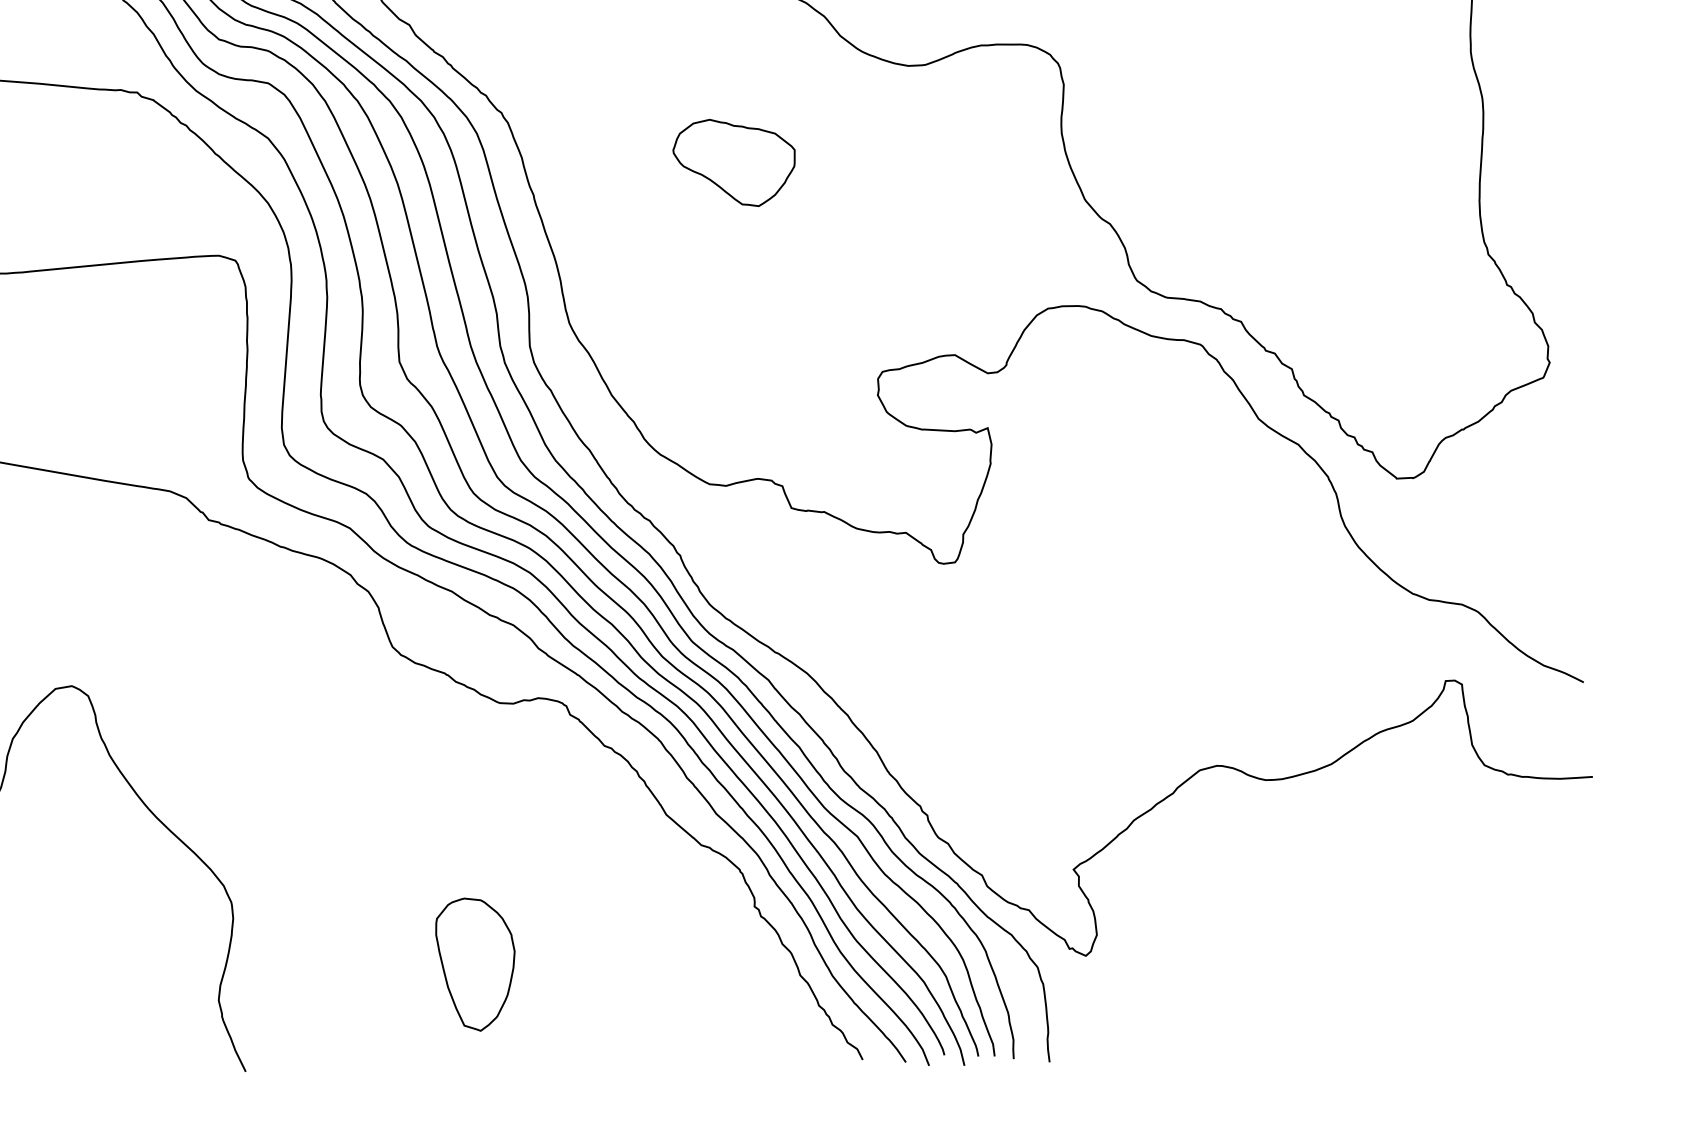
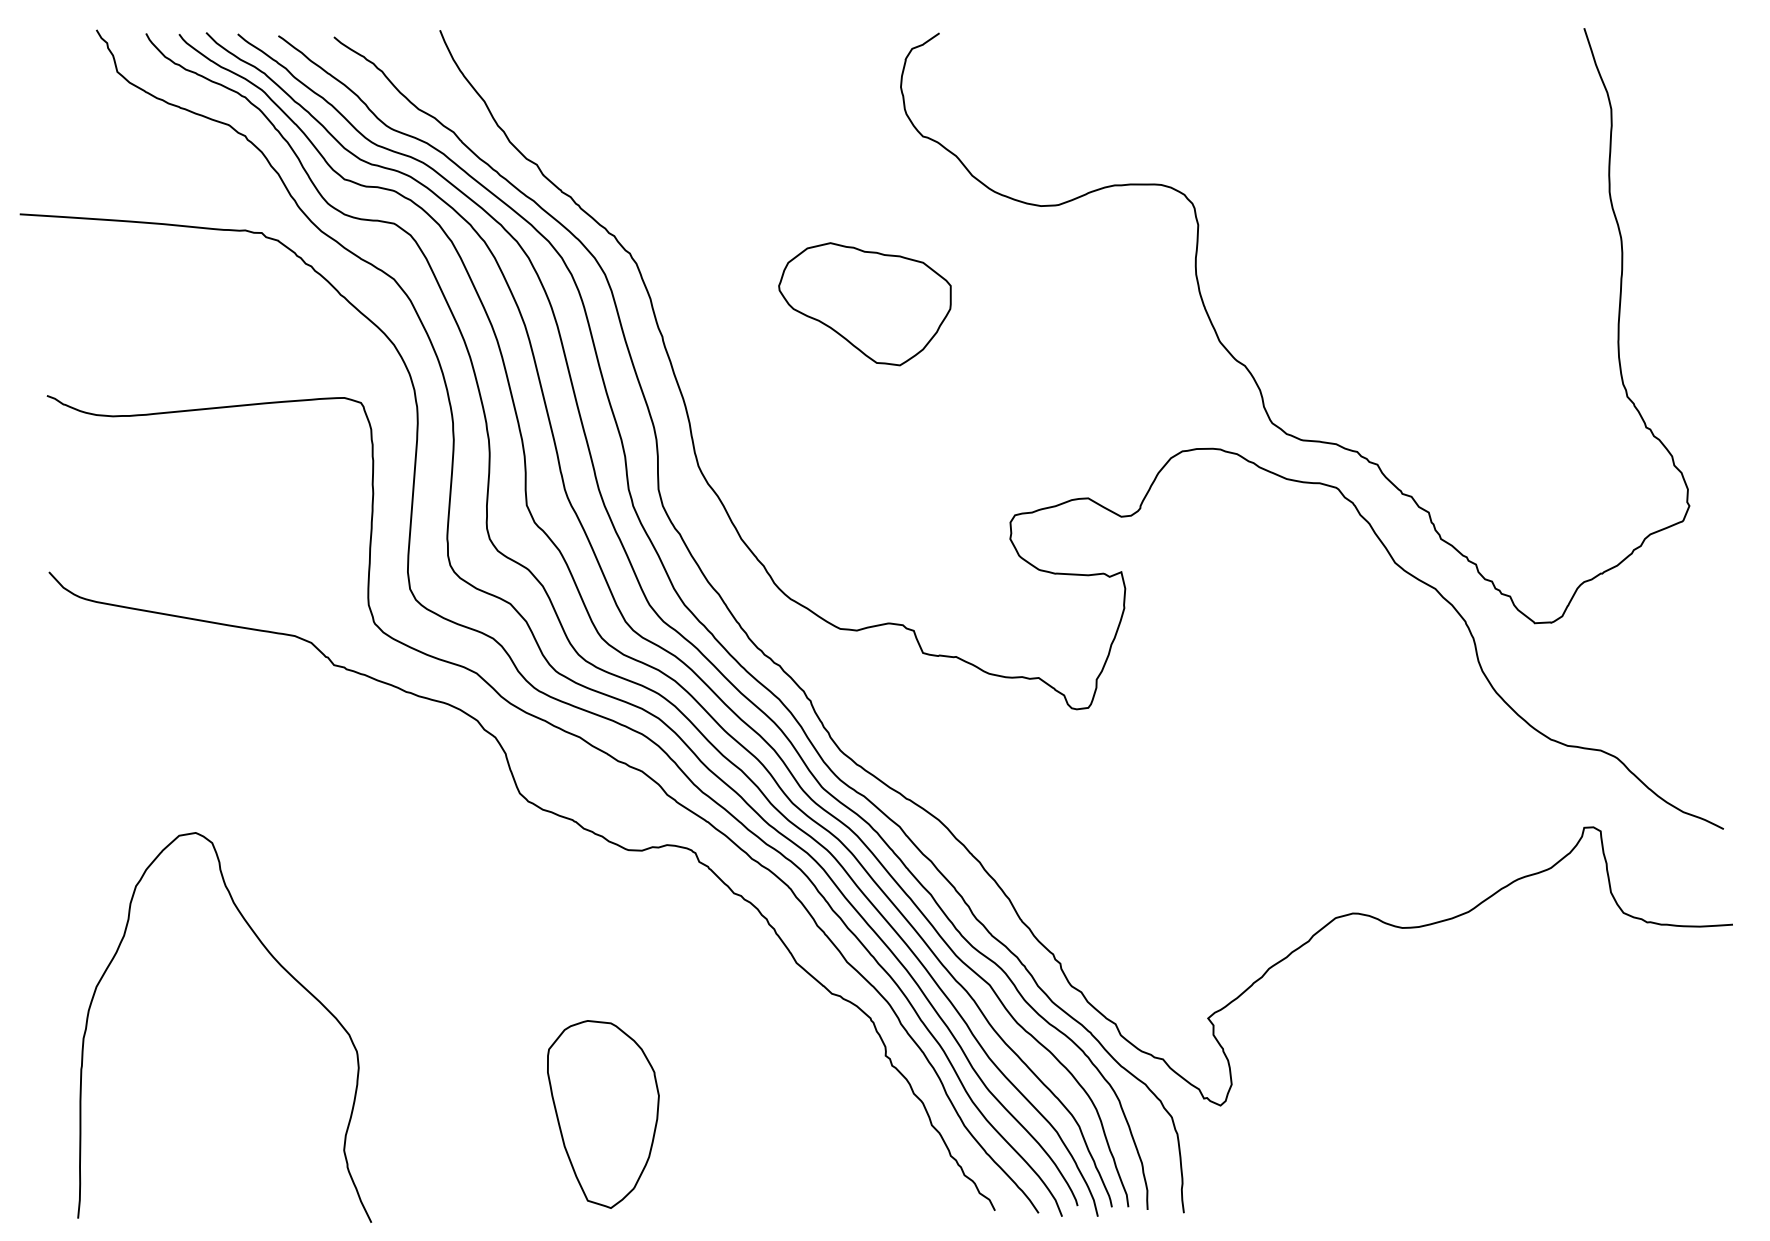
part: (733, 162) -> (864, 303), size x1.4
part: (475, 964) -> (603, 1114), size x1.4

